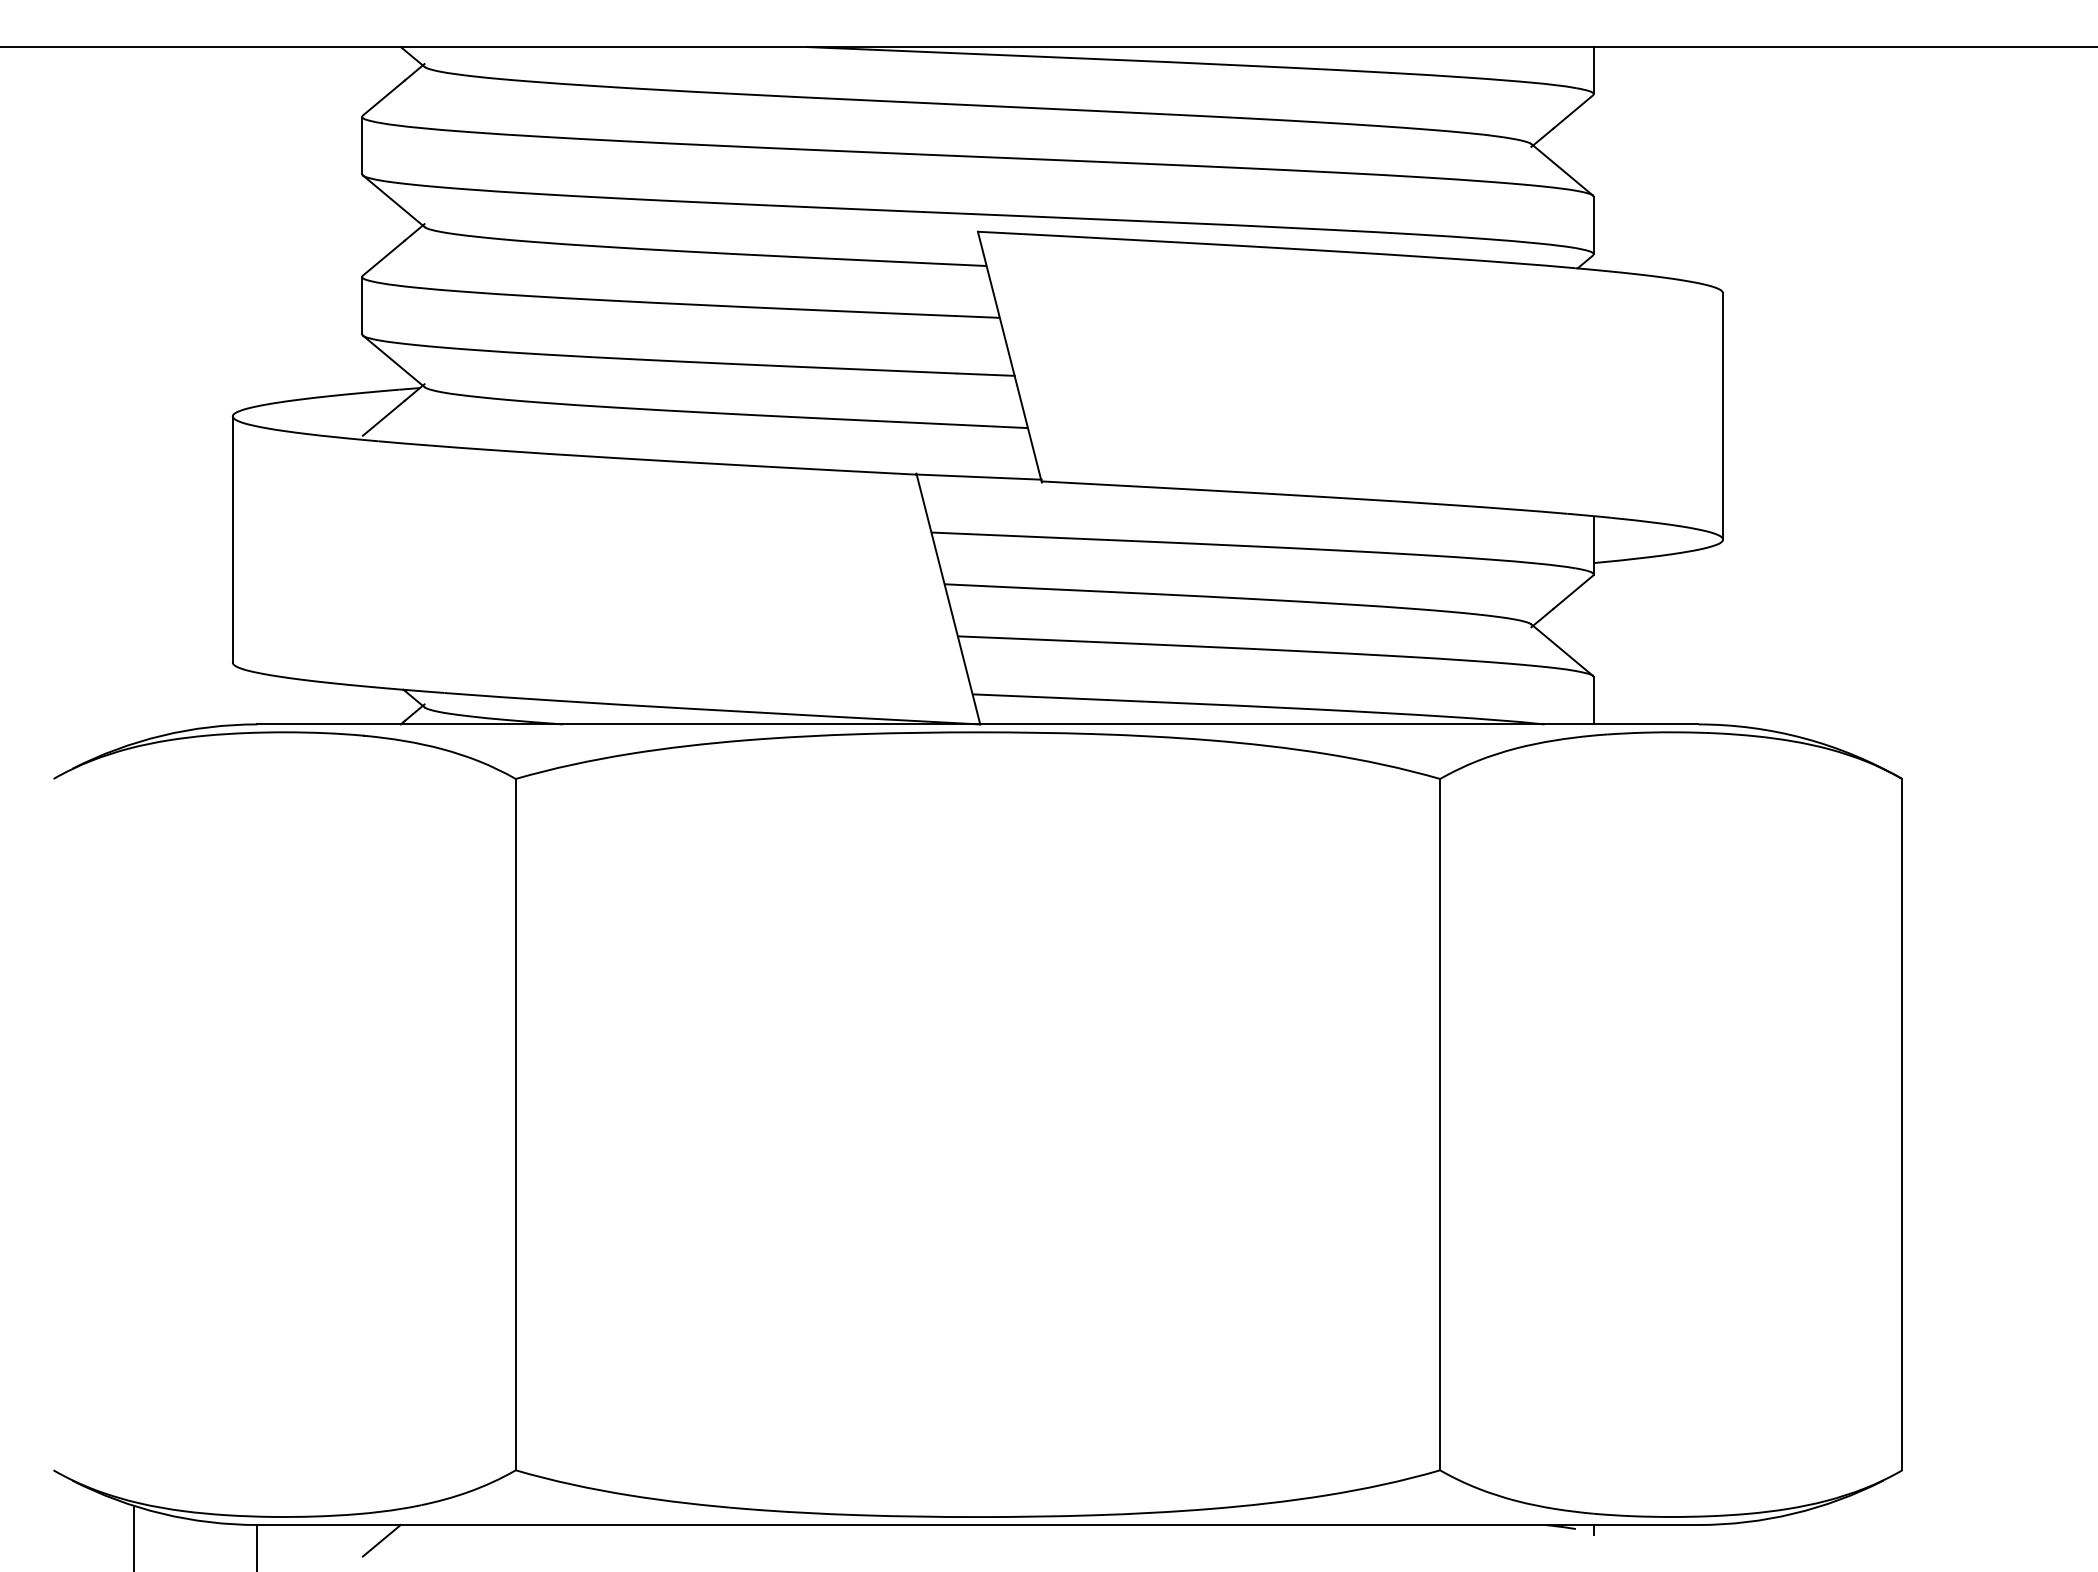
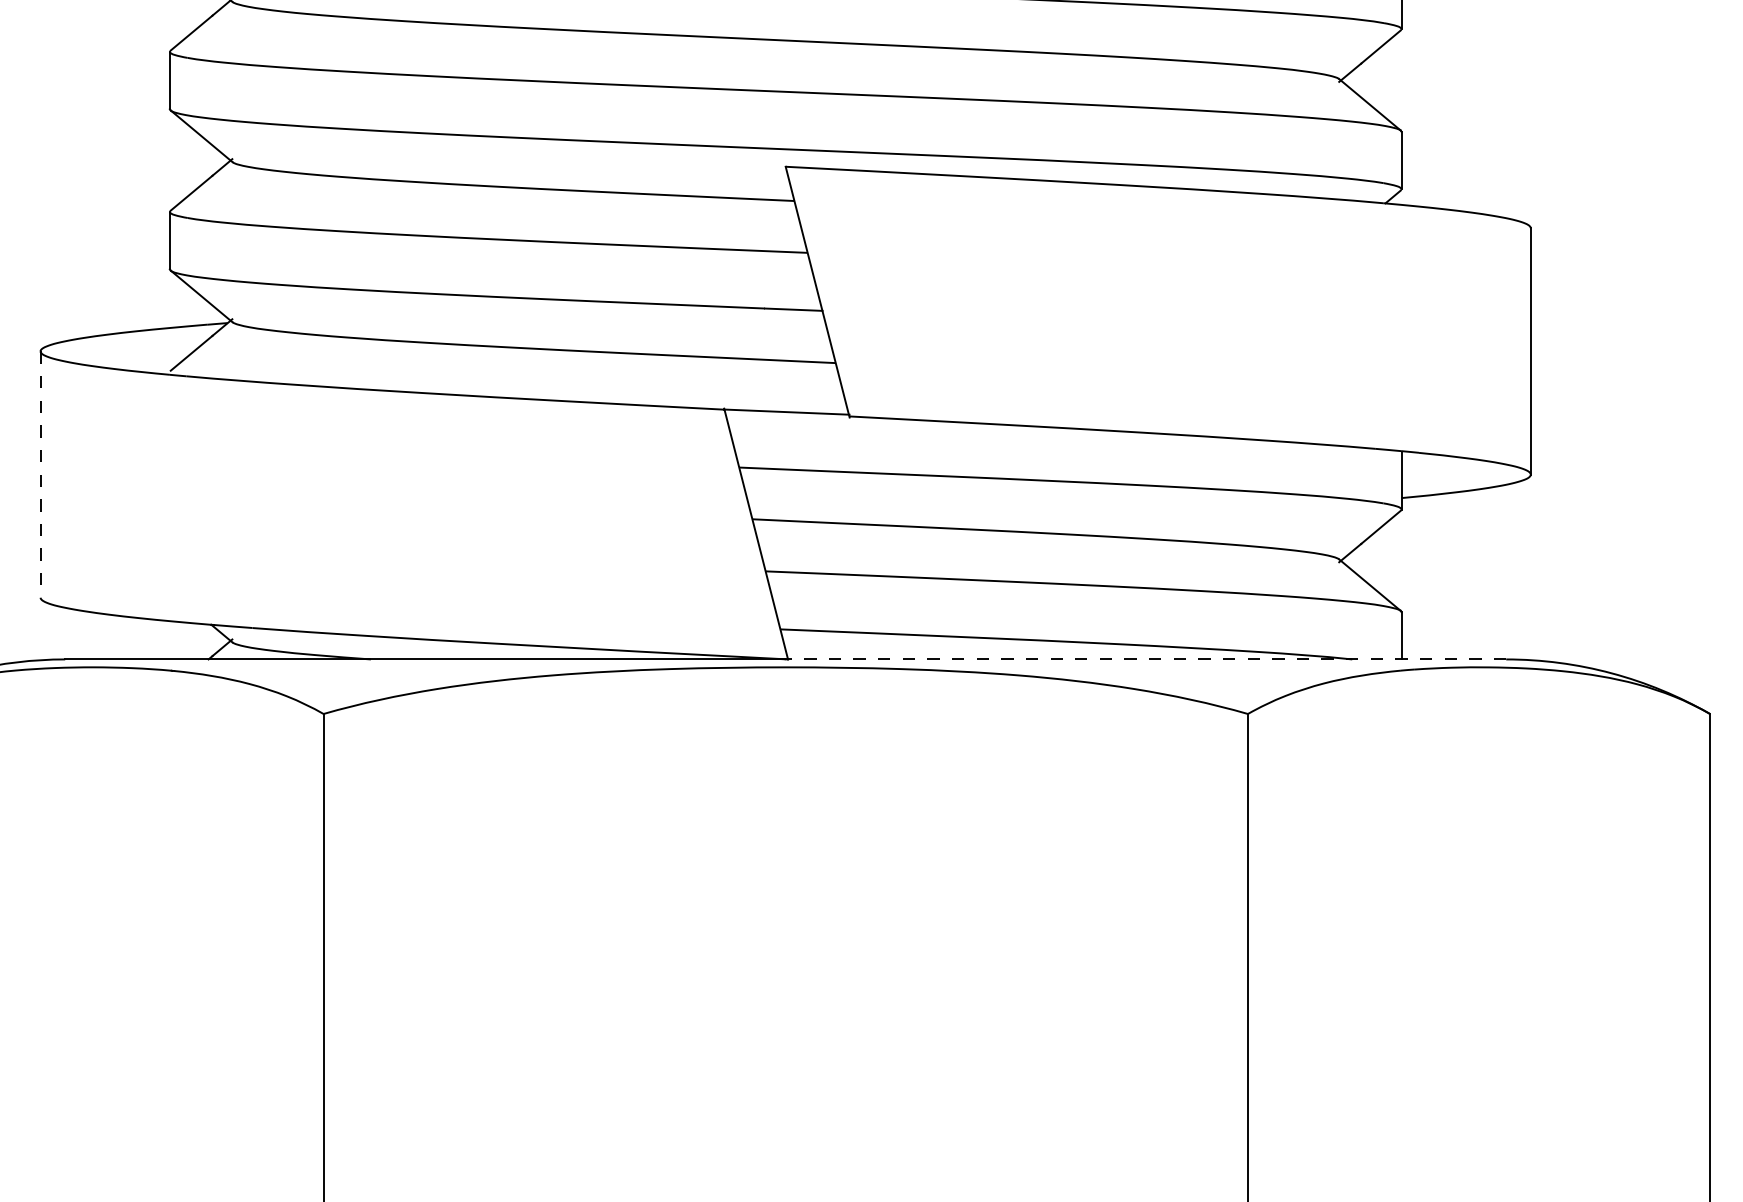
line: (232, 540) -> (40, 475), solid -> dashed
line: (1338, 724) -> (1146, 659), solid -> dashed

